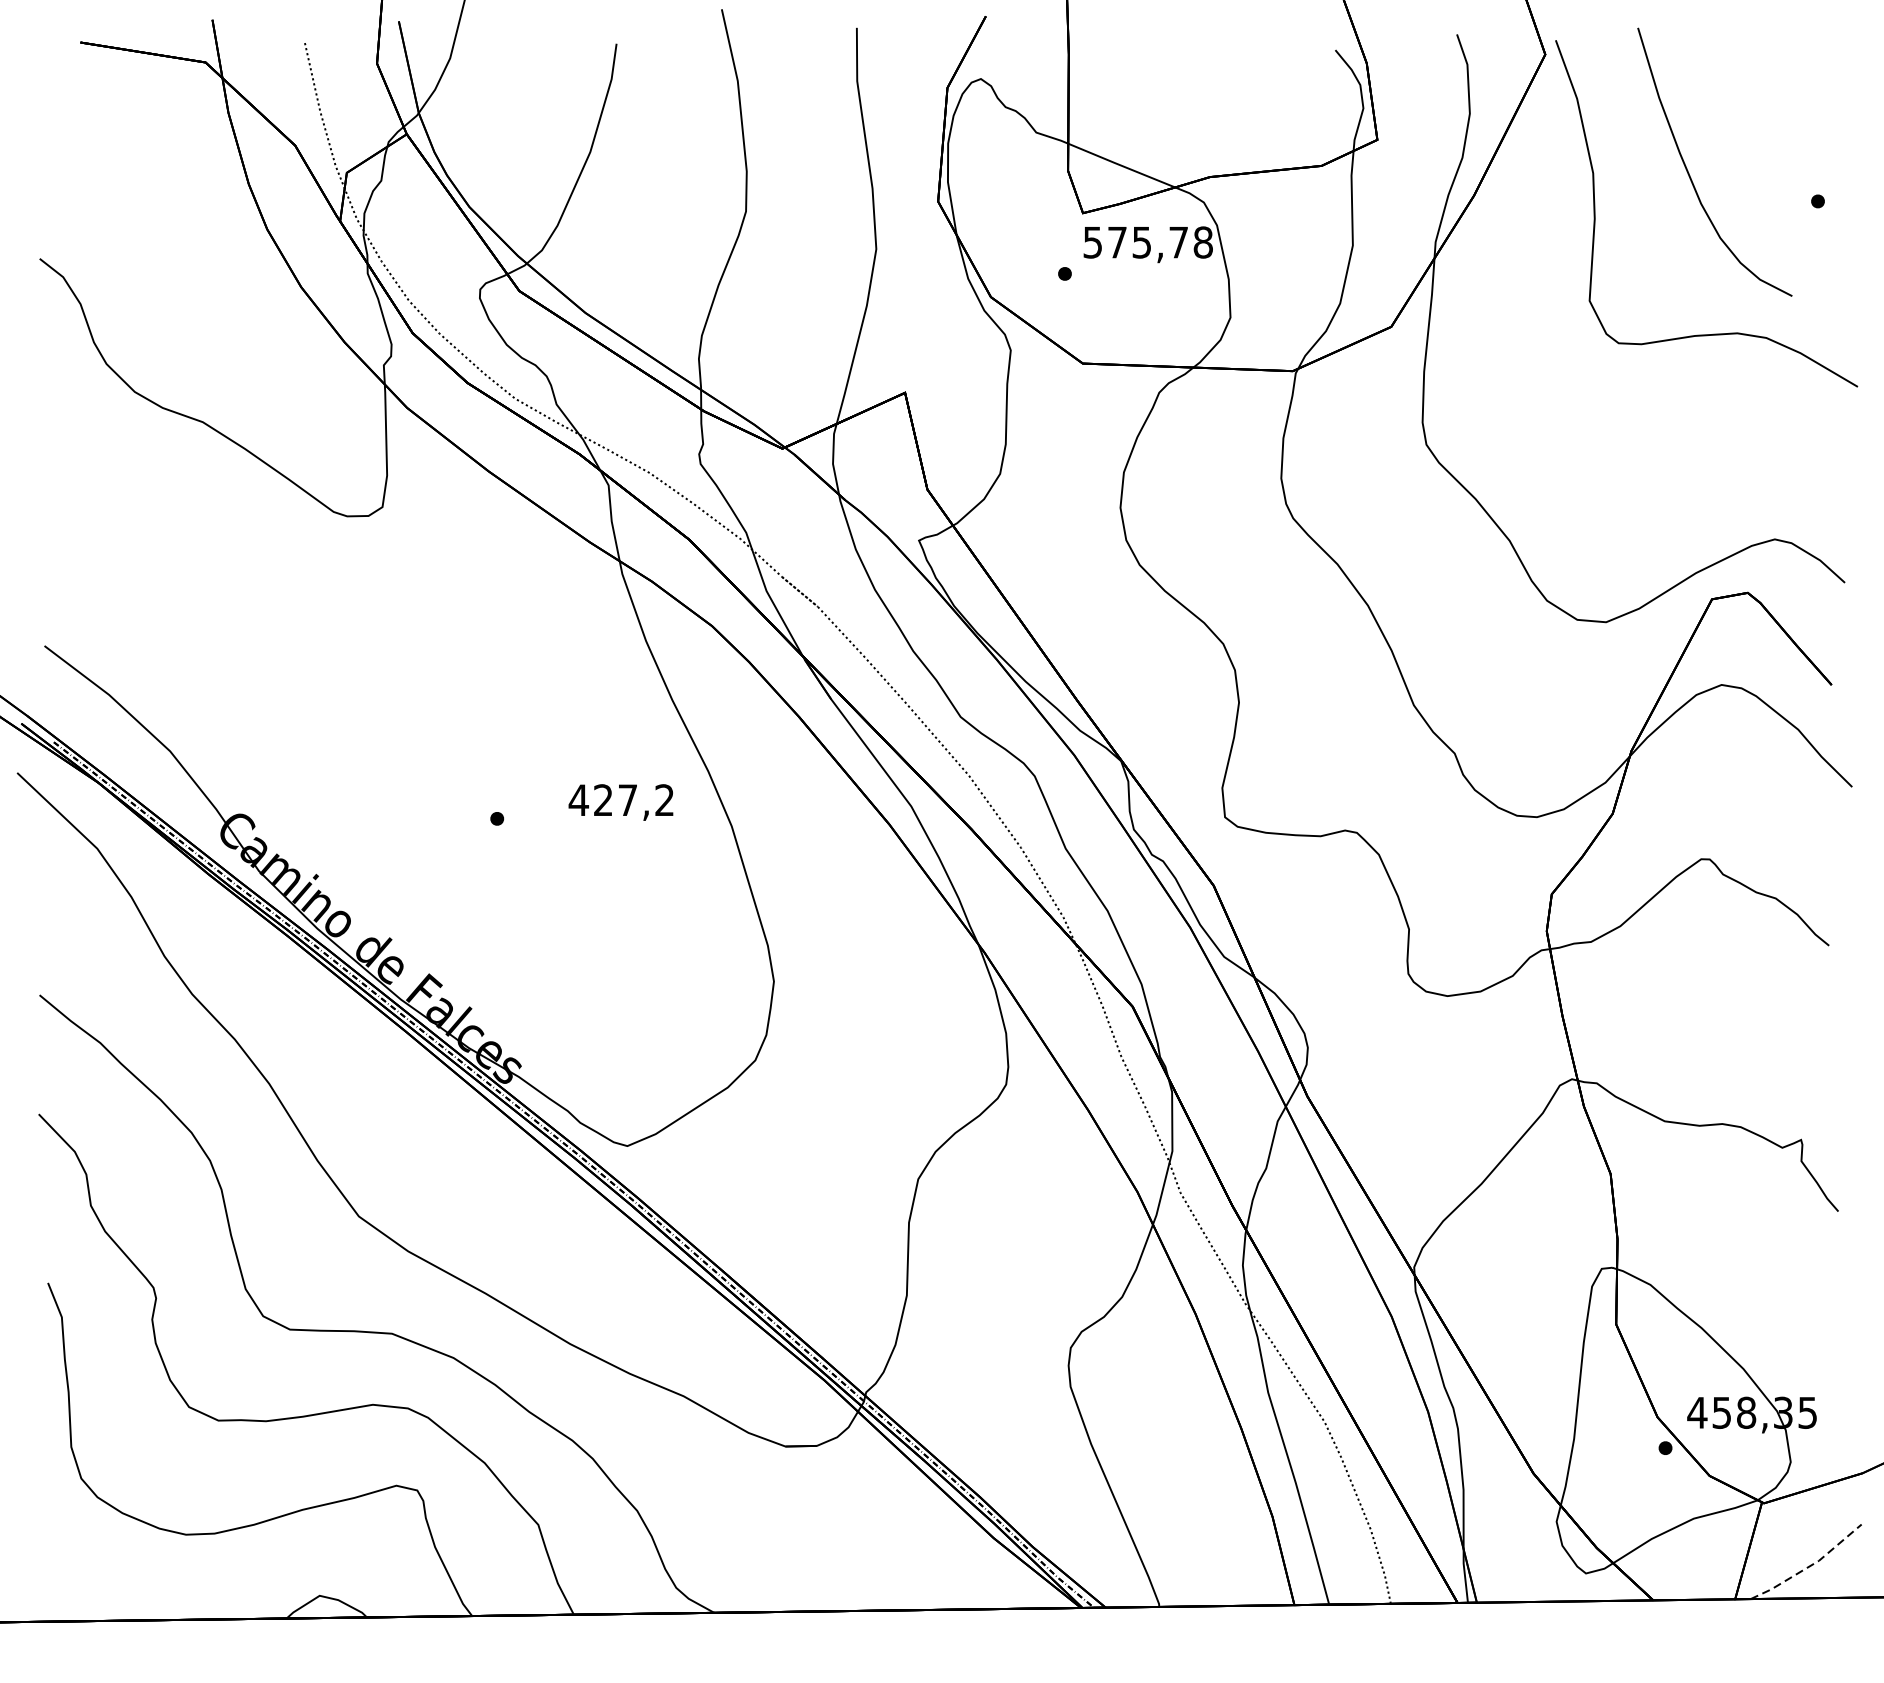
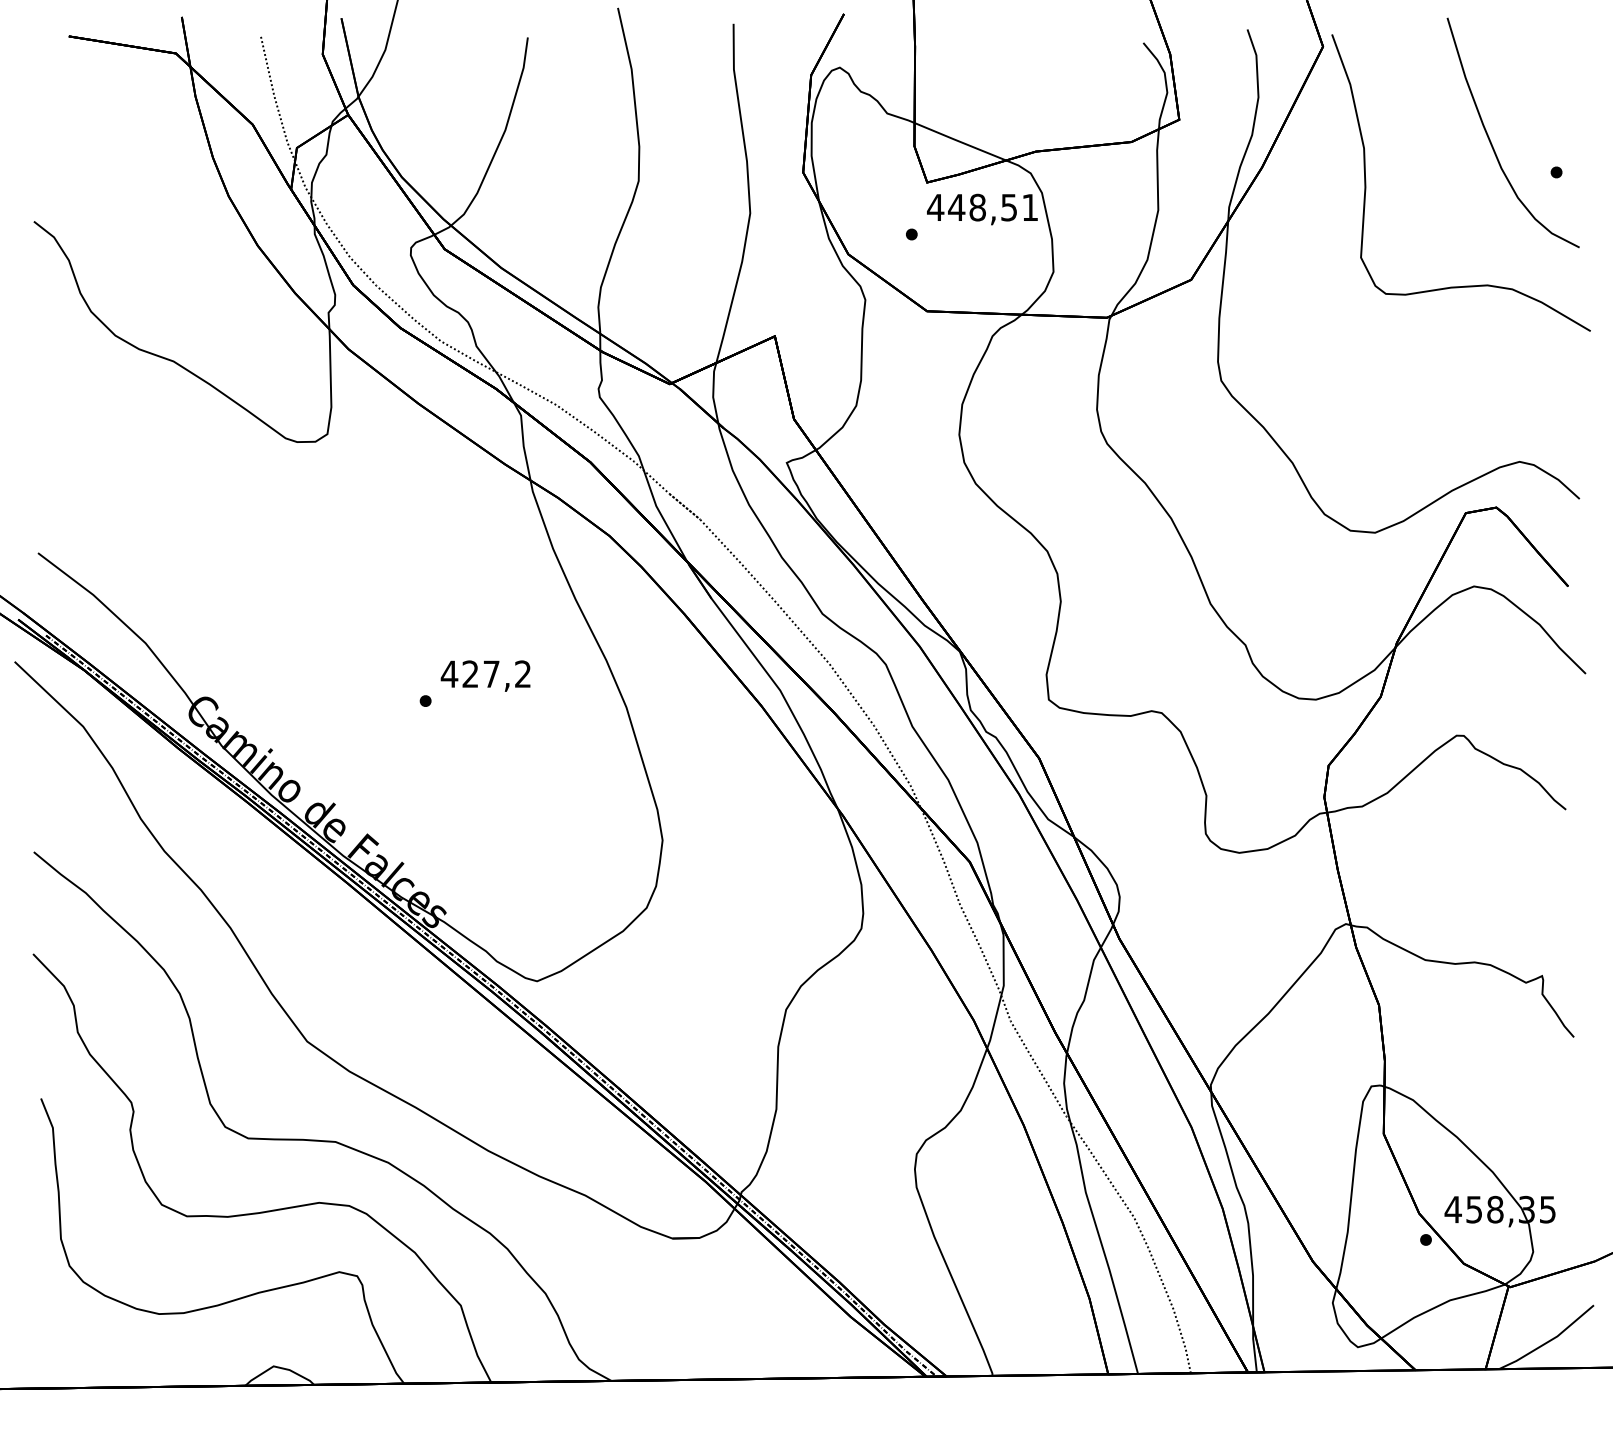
curve: (1689, 172) -> (1491, 141), moved
text: (1147, 242) -> (982, 207), 575,78 -> 448,51
text: (620, 801) -> (485, 675), moved
line: (1808, 1566) -> (1548, 1341), dashed -> solid

